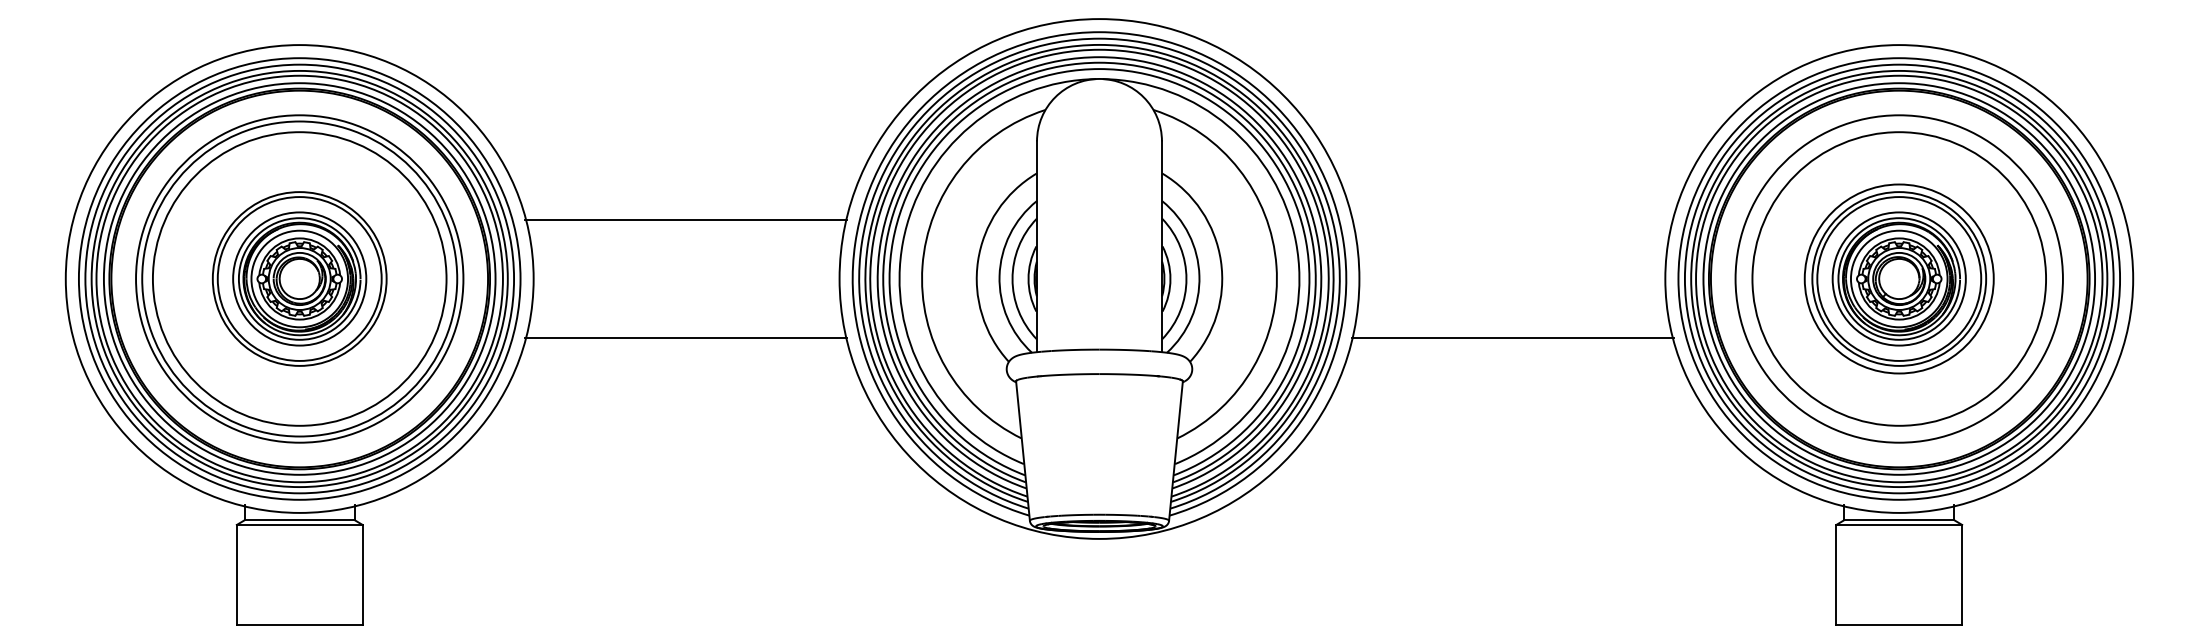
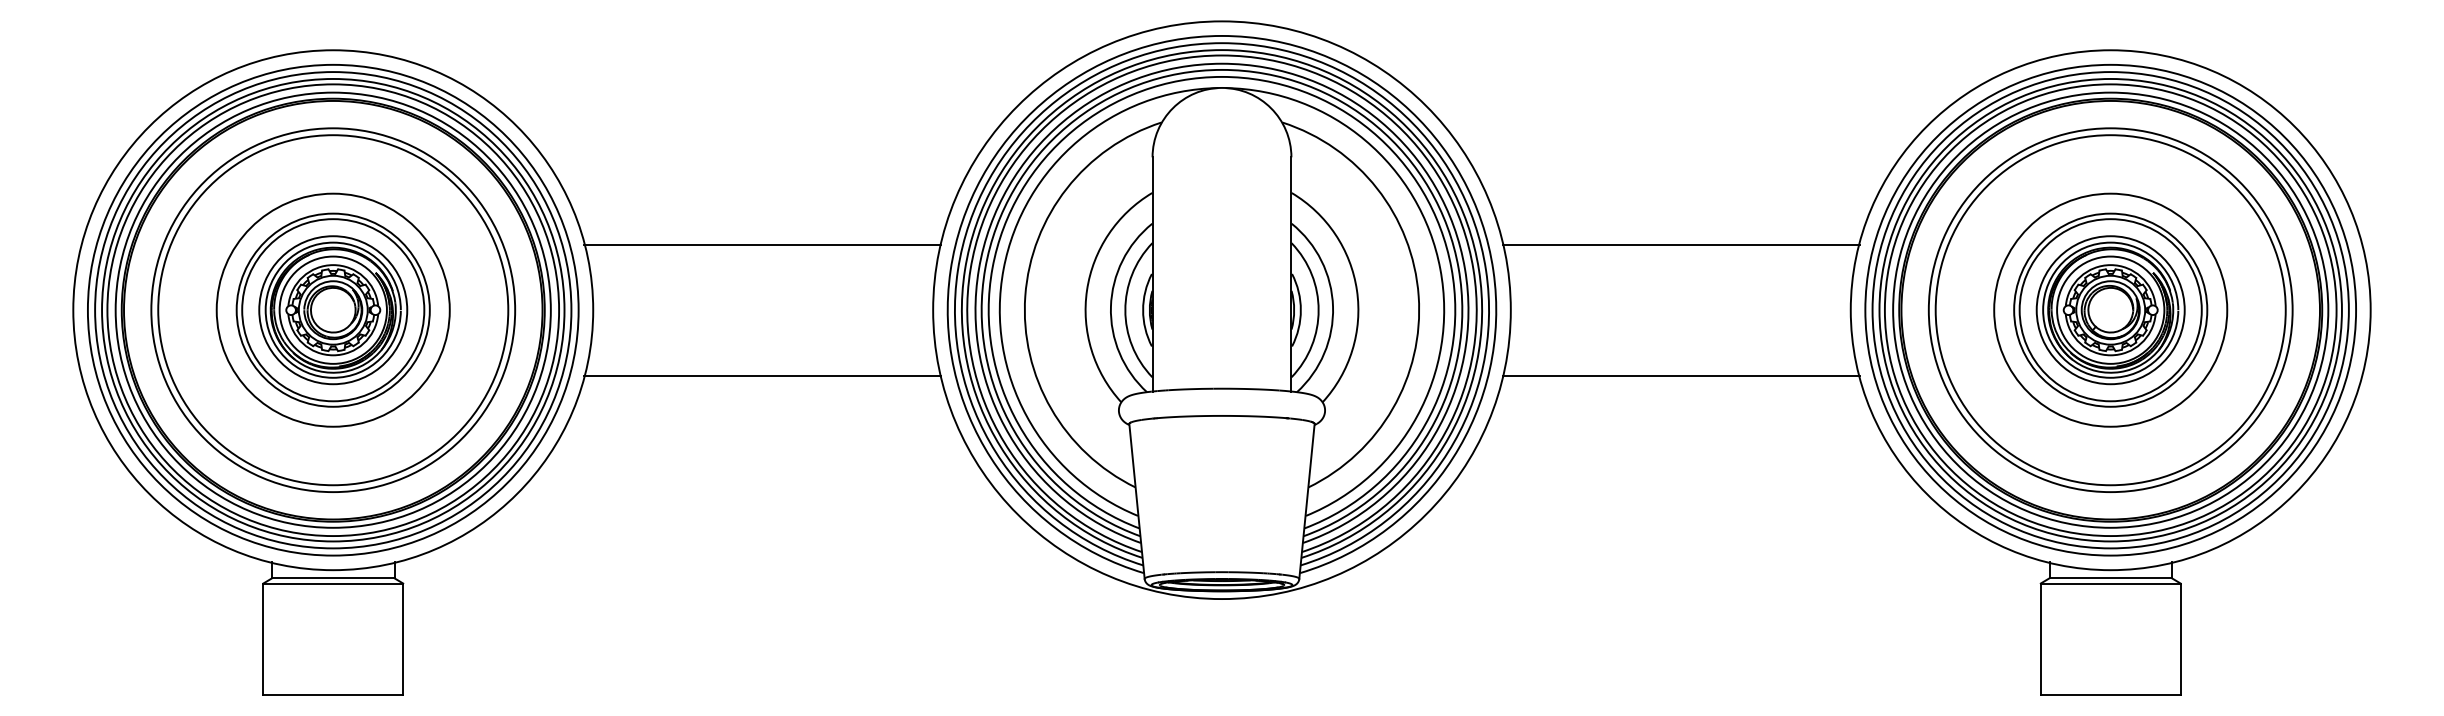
line: (1513, 219) -> (1681, 244), added
circle: (299, 278) -> (332, 309), size x0.71
circle: (1899, 278) -> (2110, 309), size x0.71
circle: (1899, 279) -> (2110, 310), size x1.67

